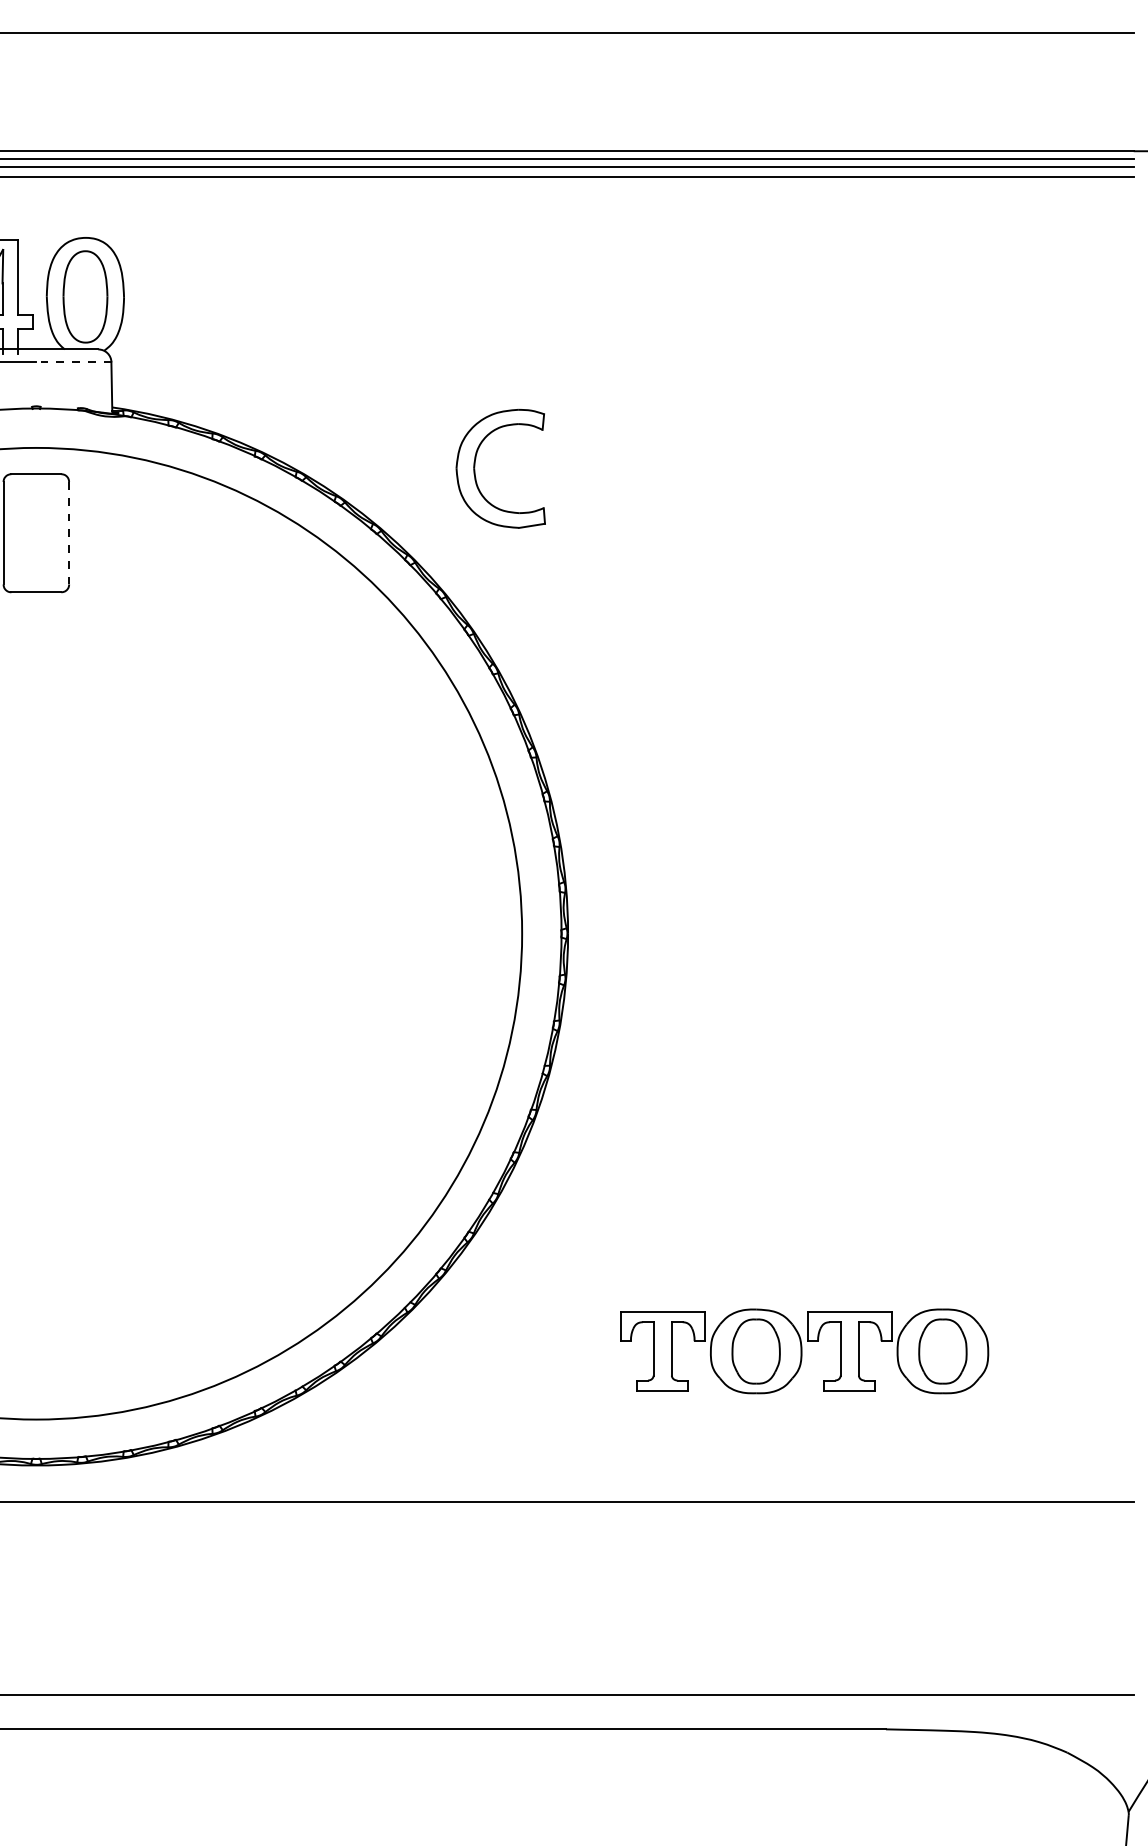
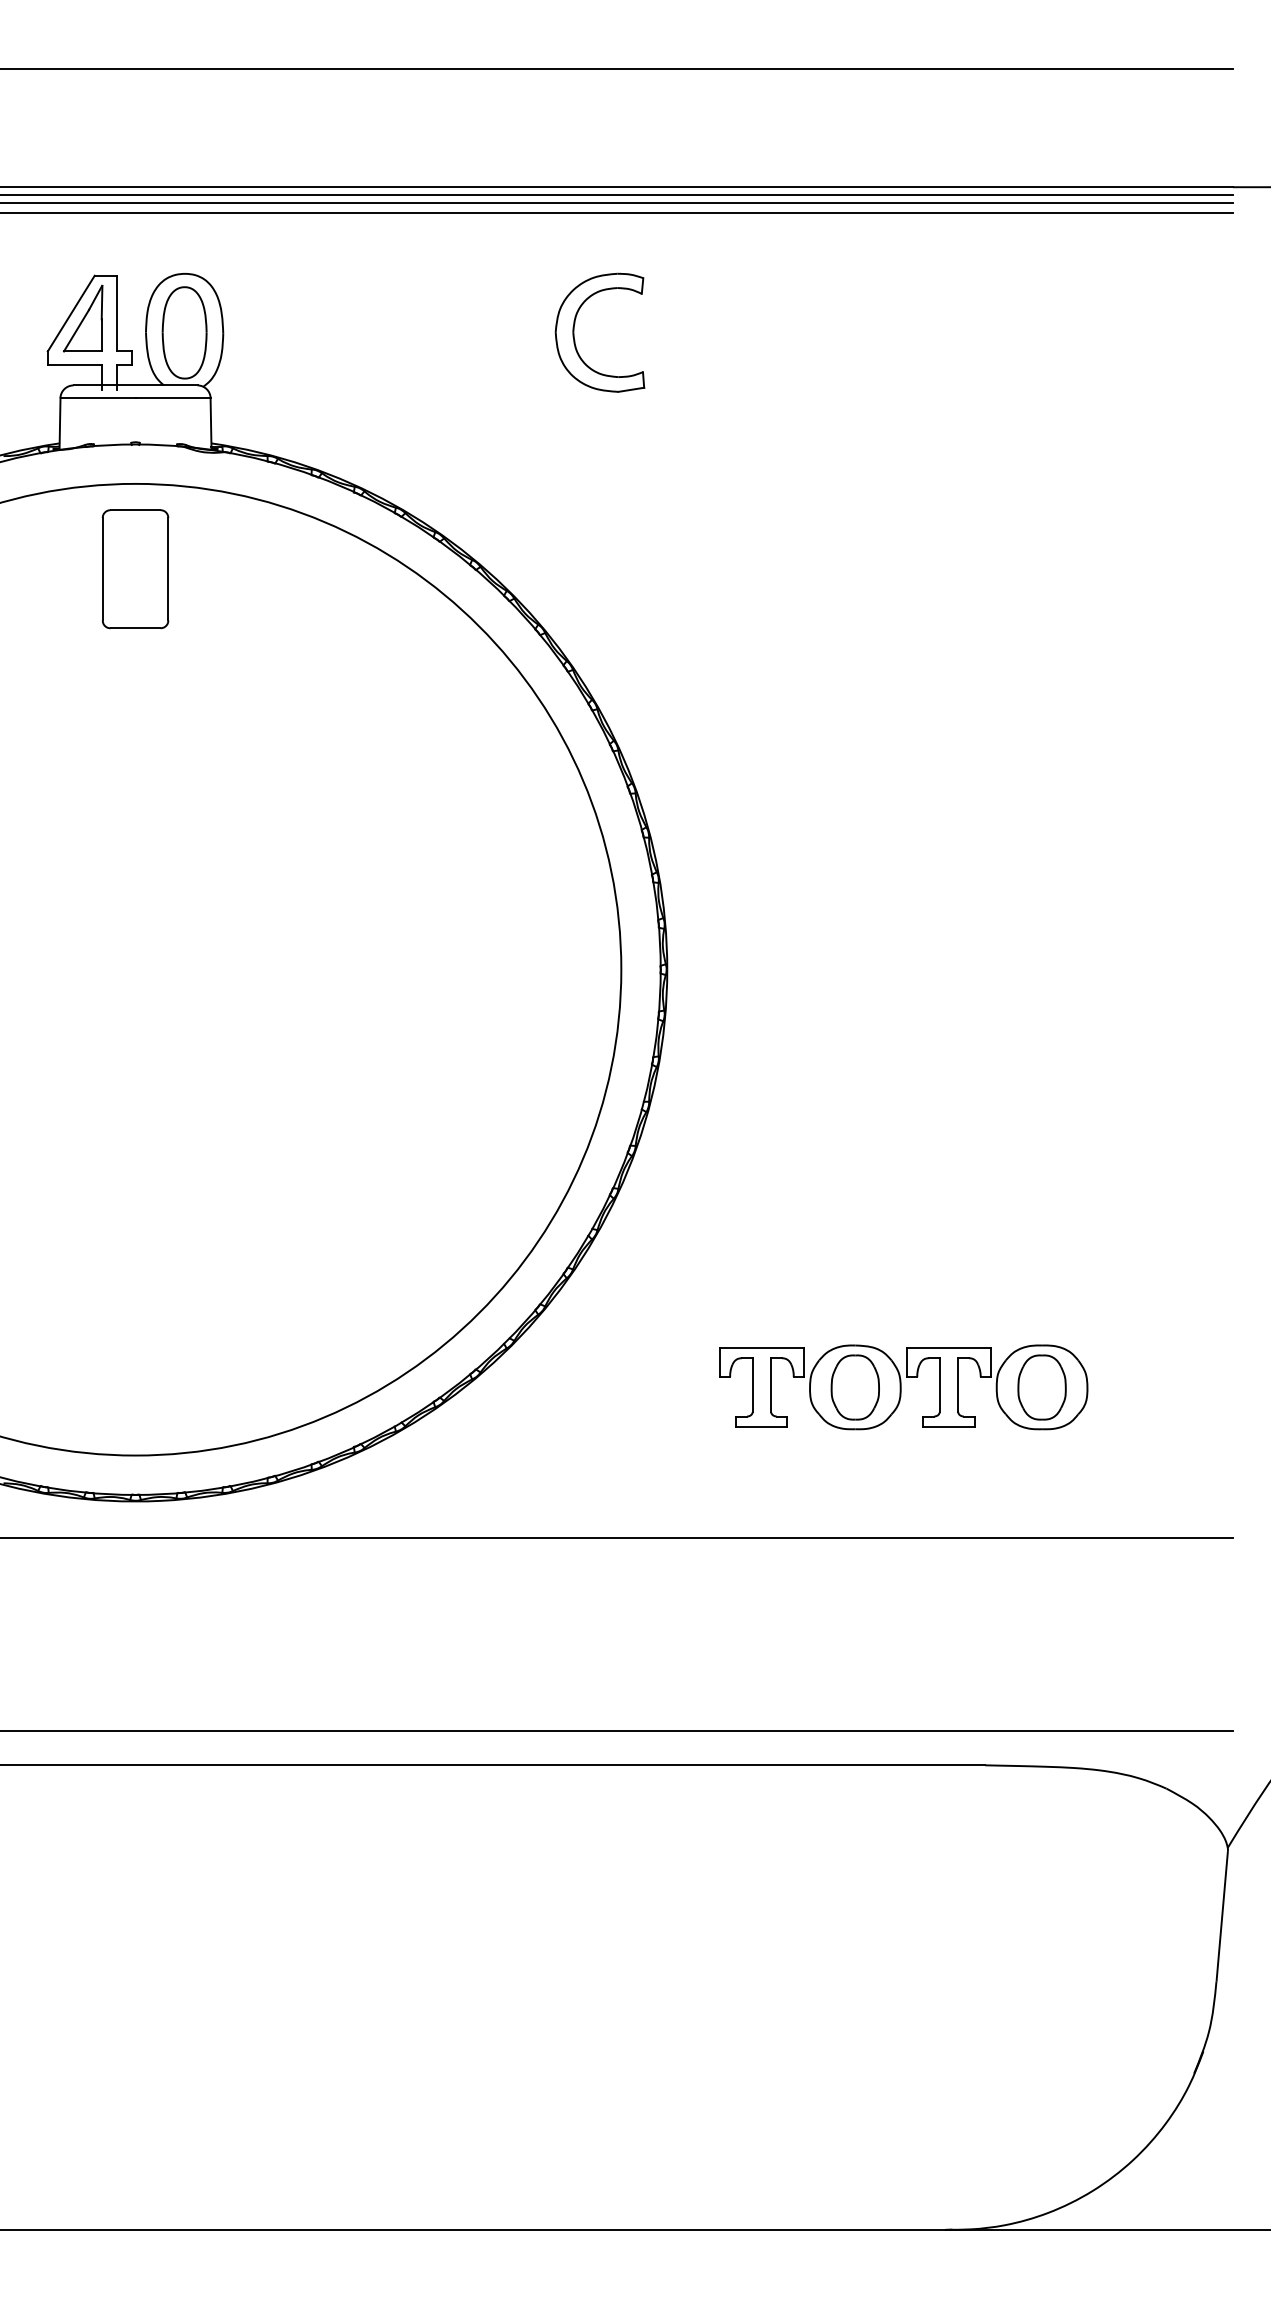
line: (74, 362) -> (173, 398), dashed -> solid
part: (475, 468) -> (574, 332), moved
line: (69, 532) -> (168, 568), dashed -> solid

